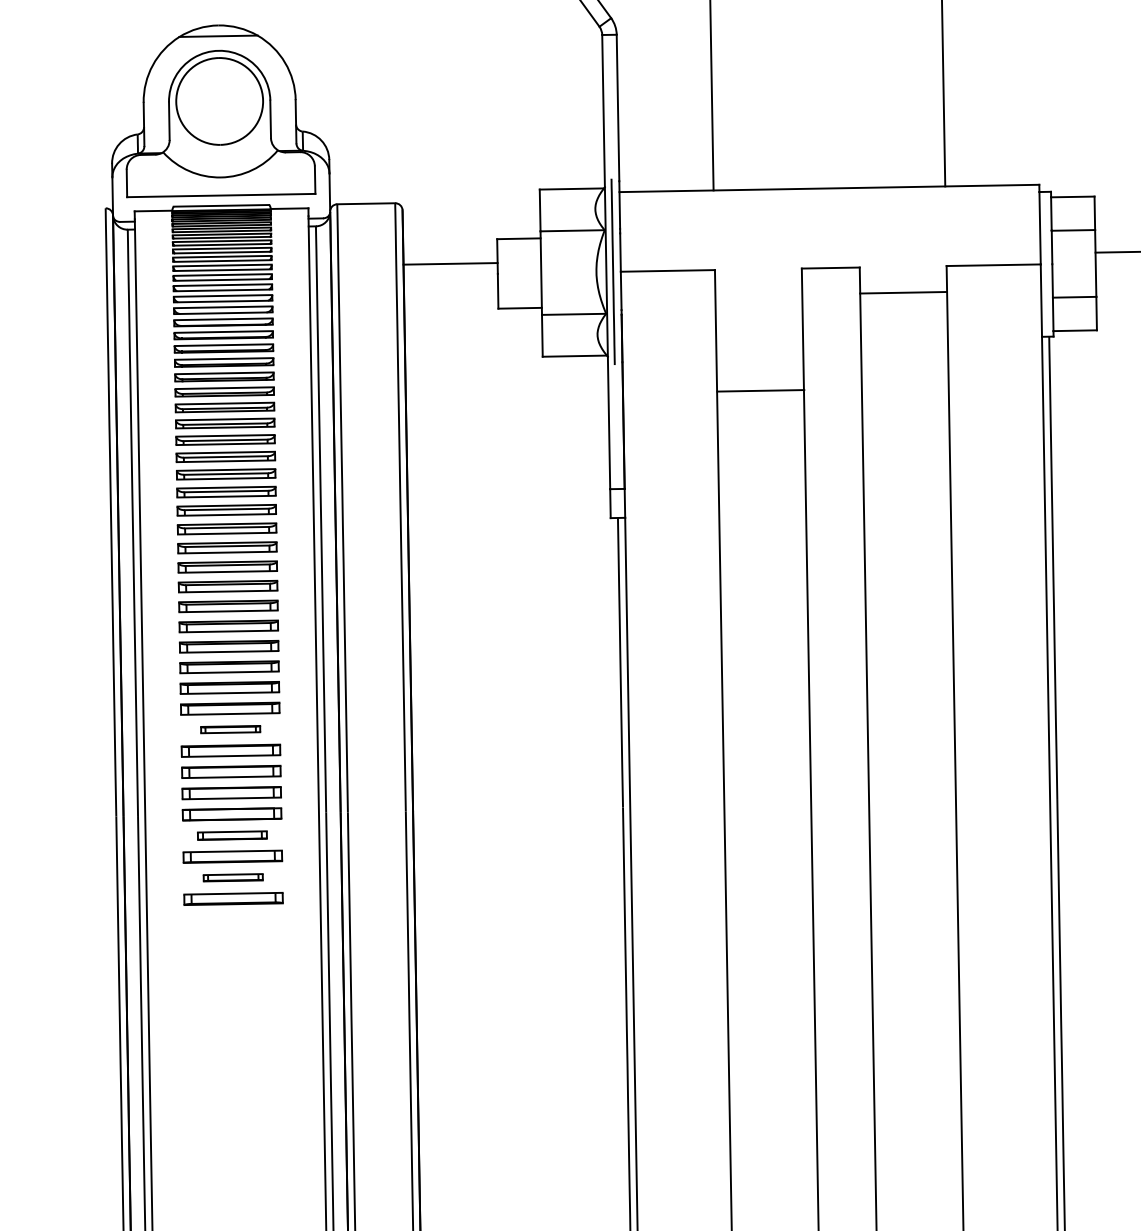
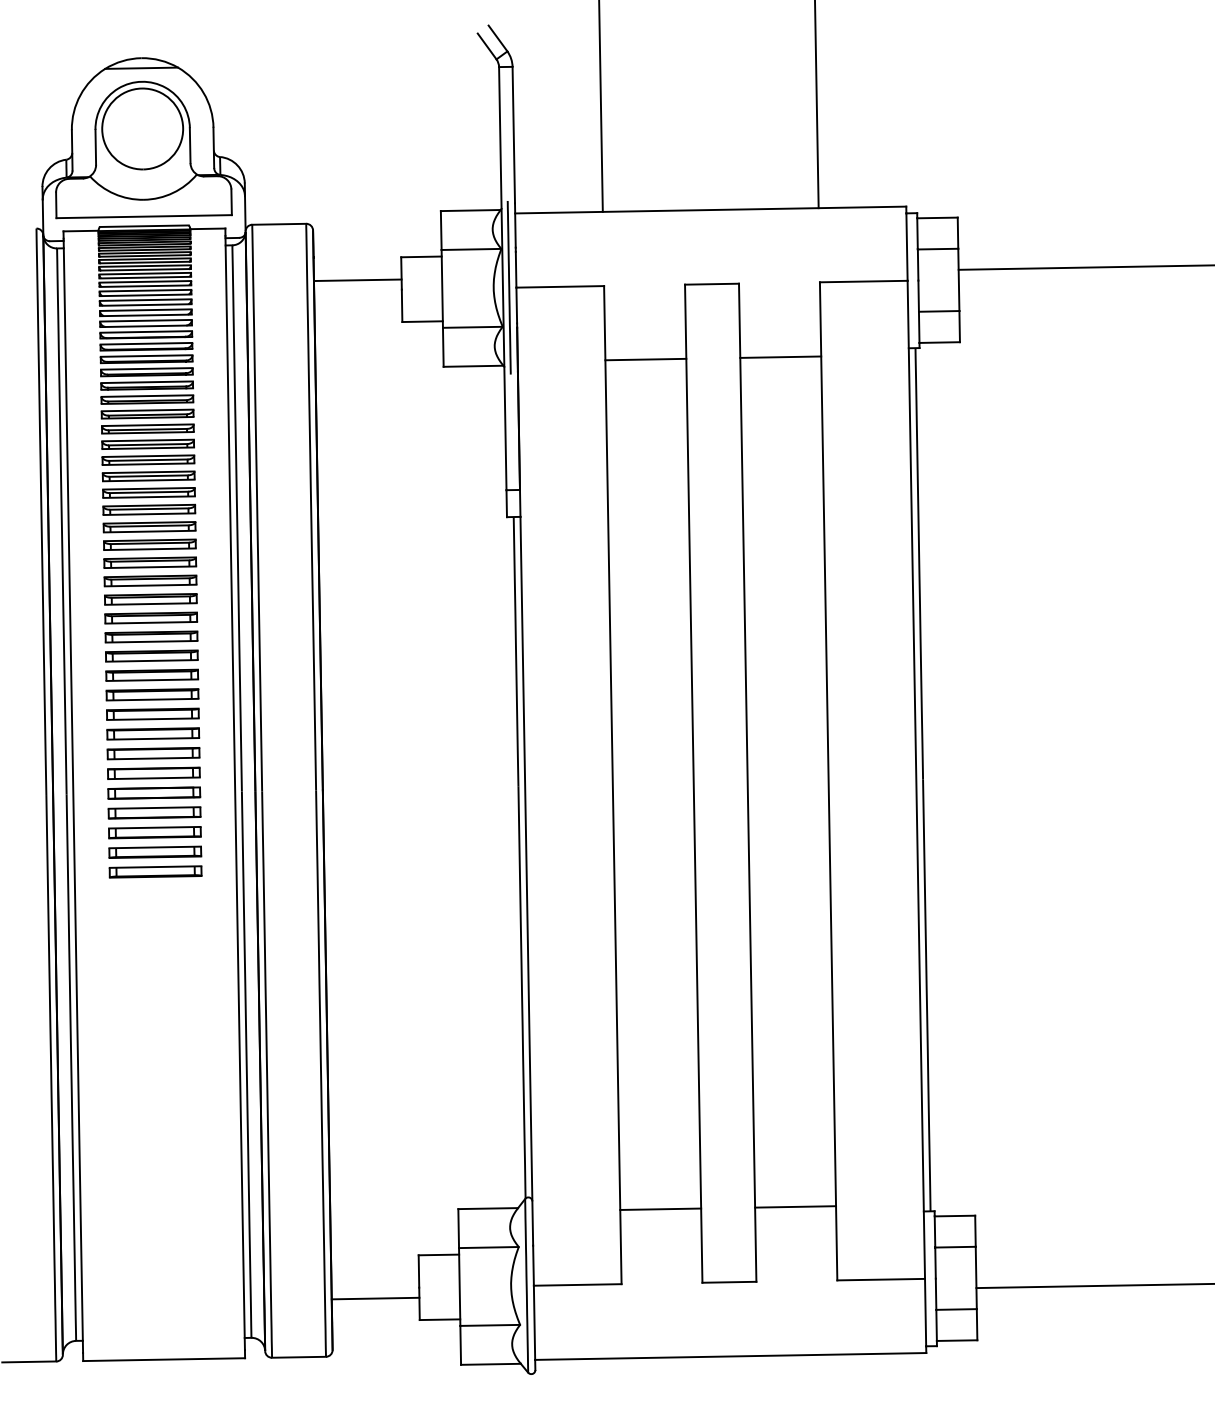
line: (903, 291) -> (780, 356), moved
line: (760, 390) -> (645, 359), moved
part: (230, 728) -> (152, 713), size x1.67
part: (232, 835) -> (154, 812), size x1.43
part: (233, 877) -> (155, 851), size x1.67

